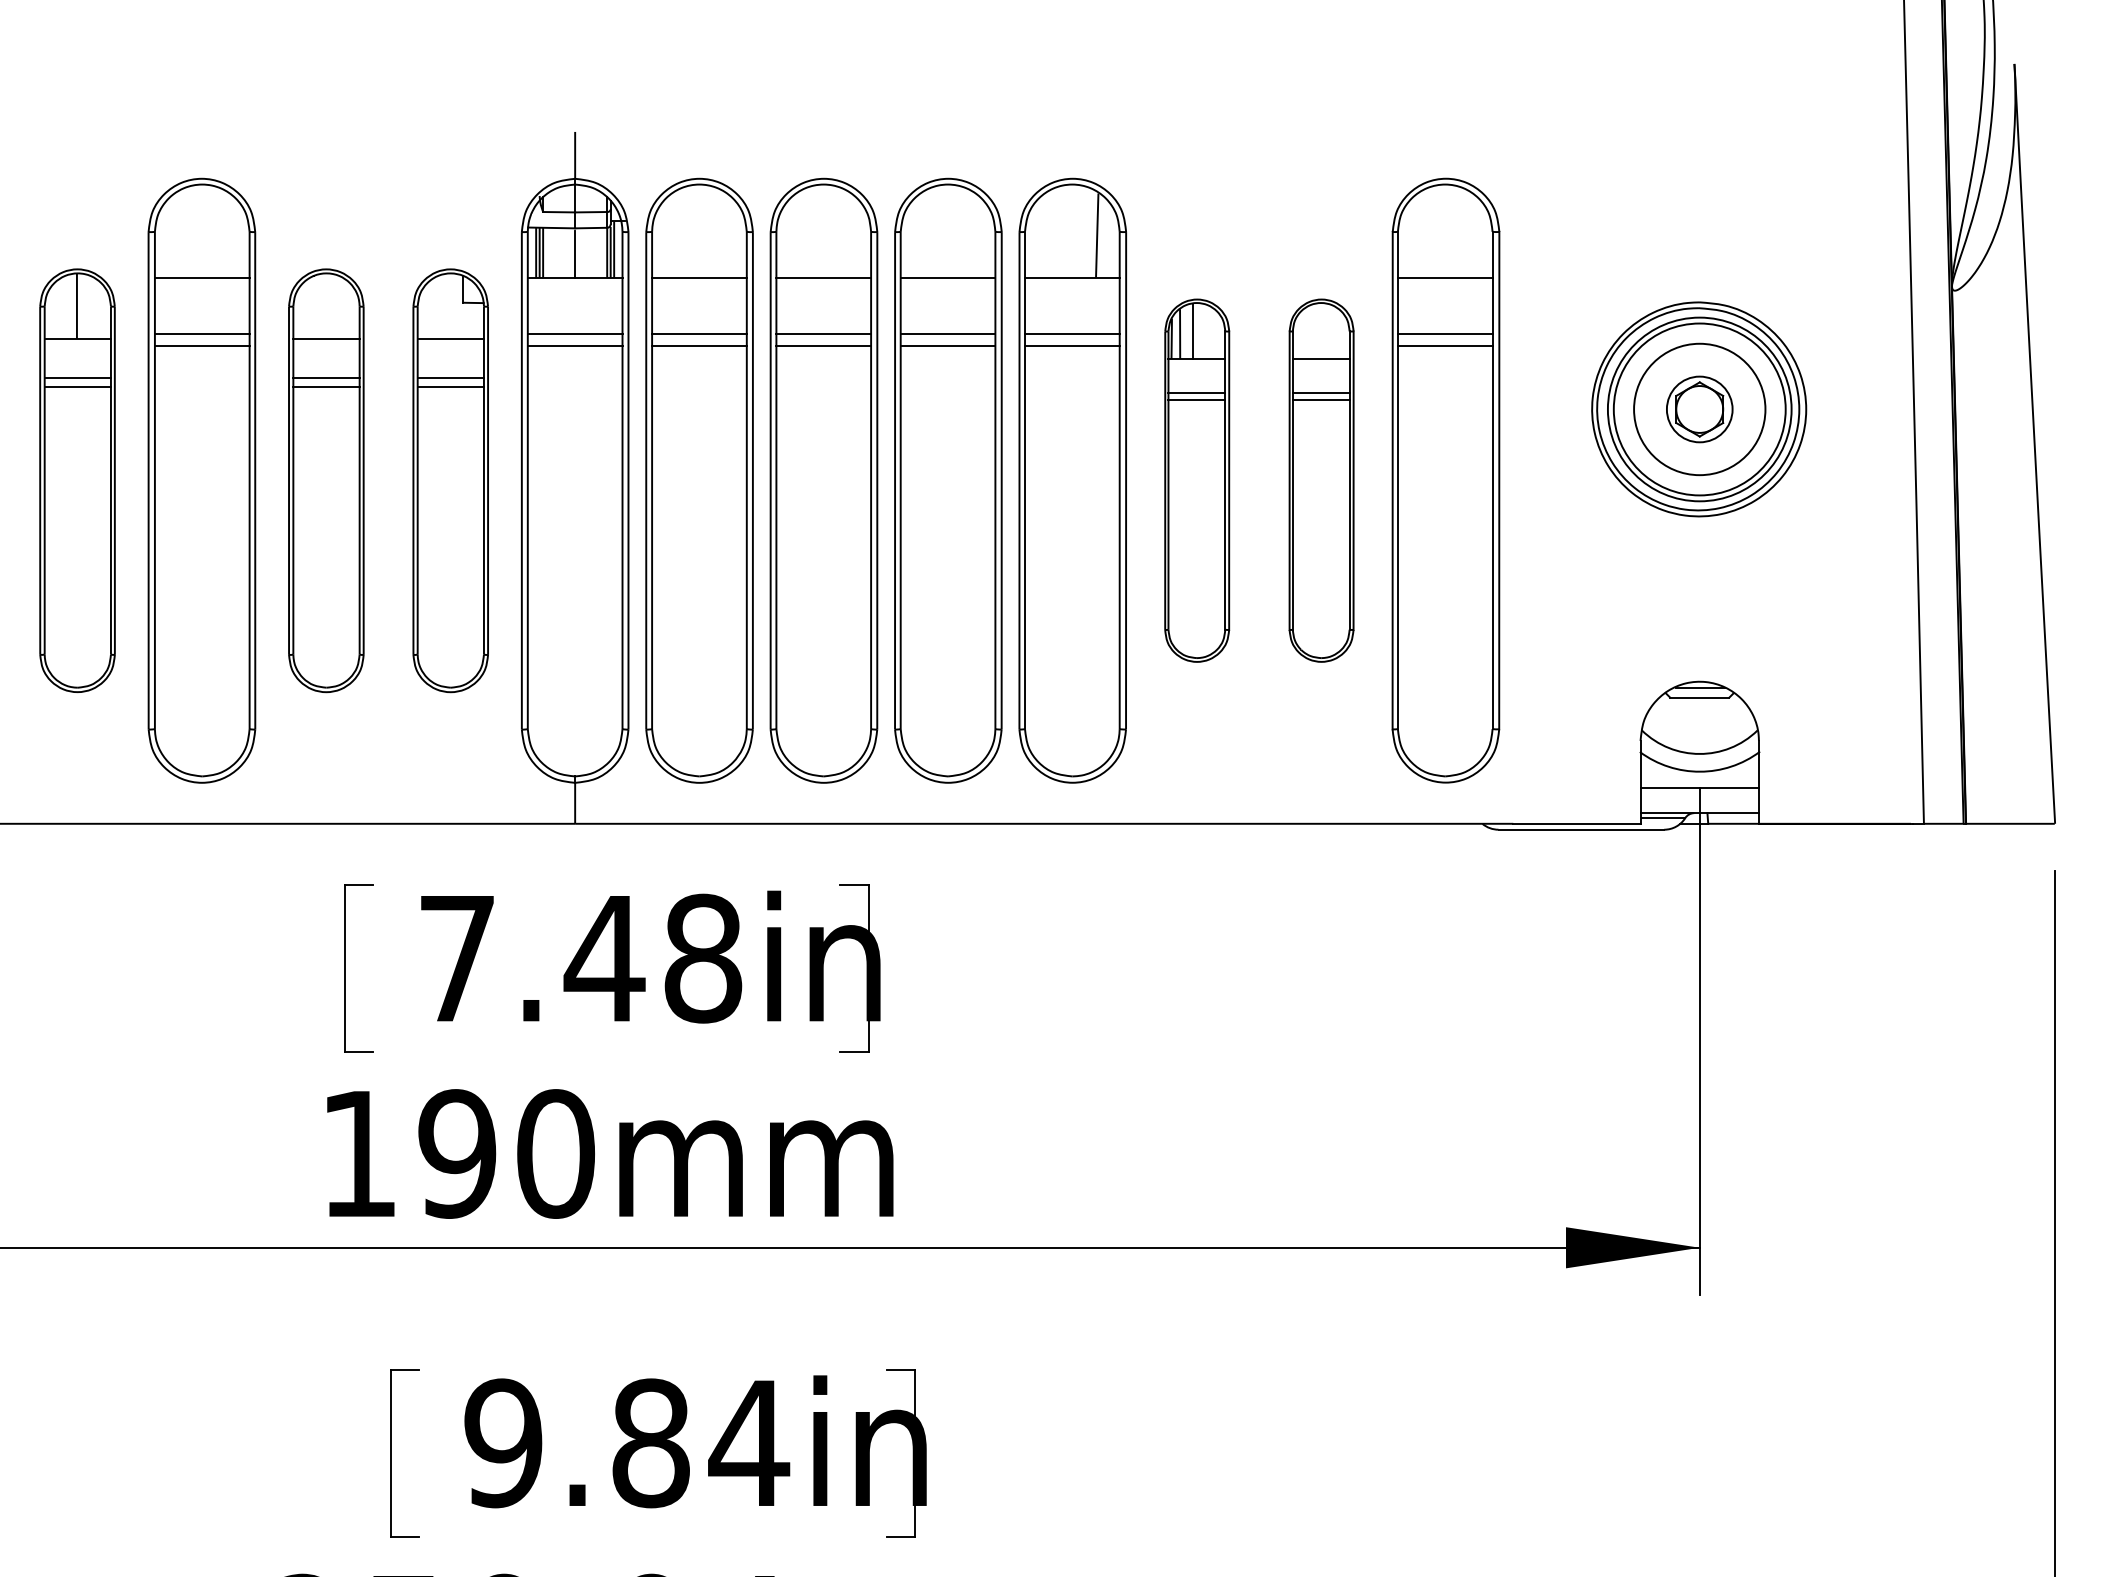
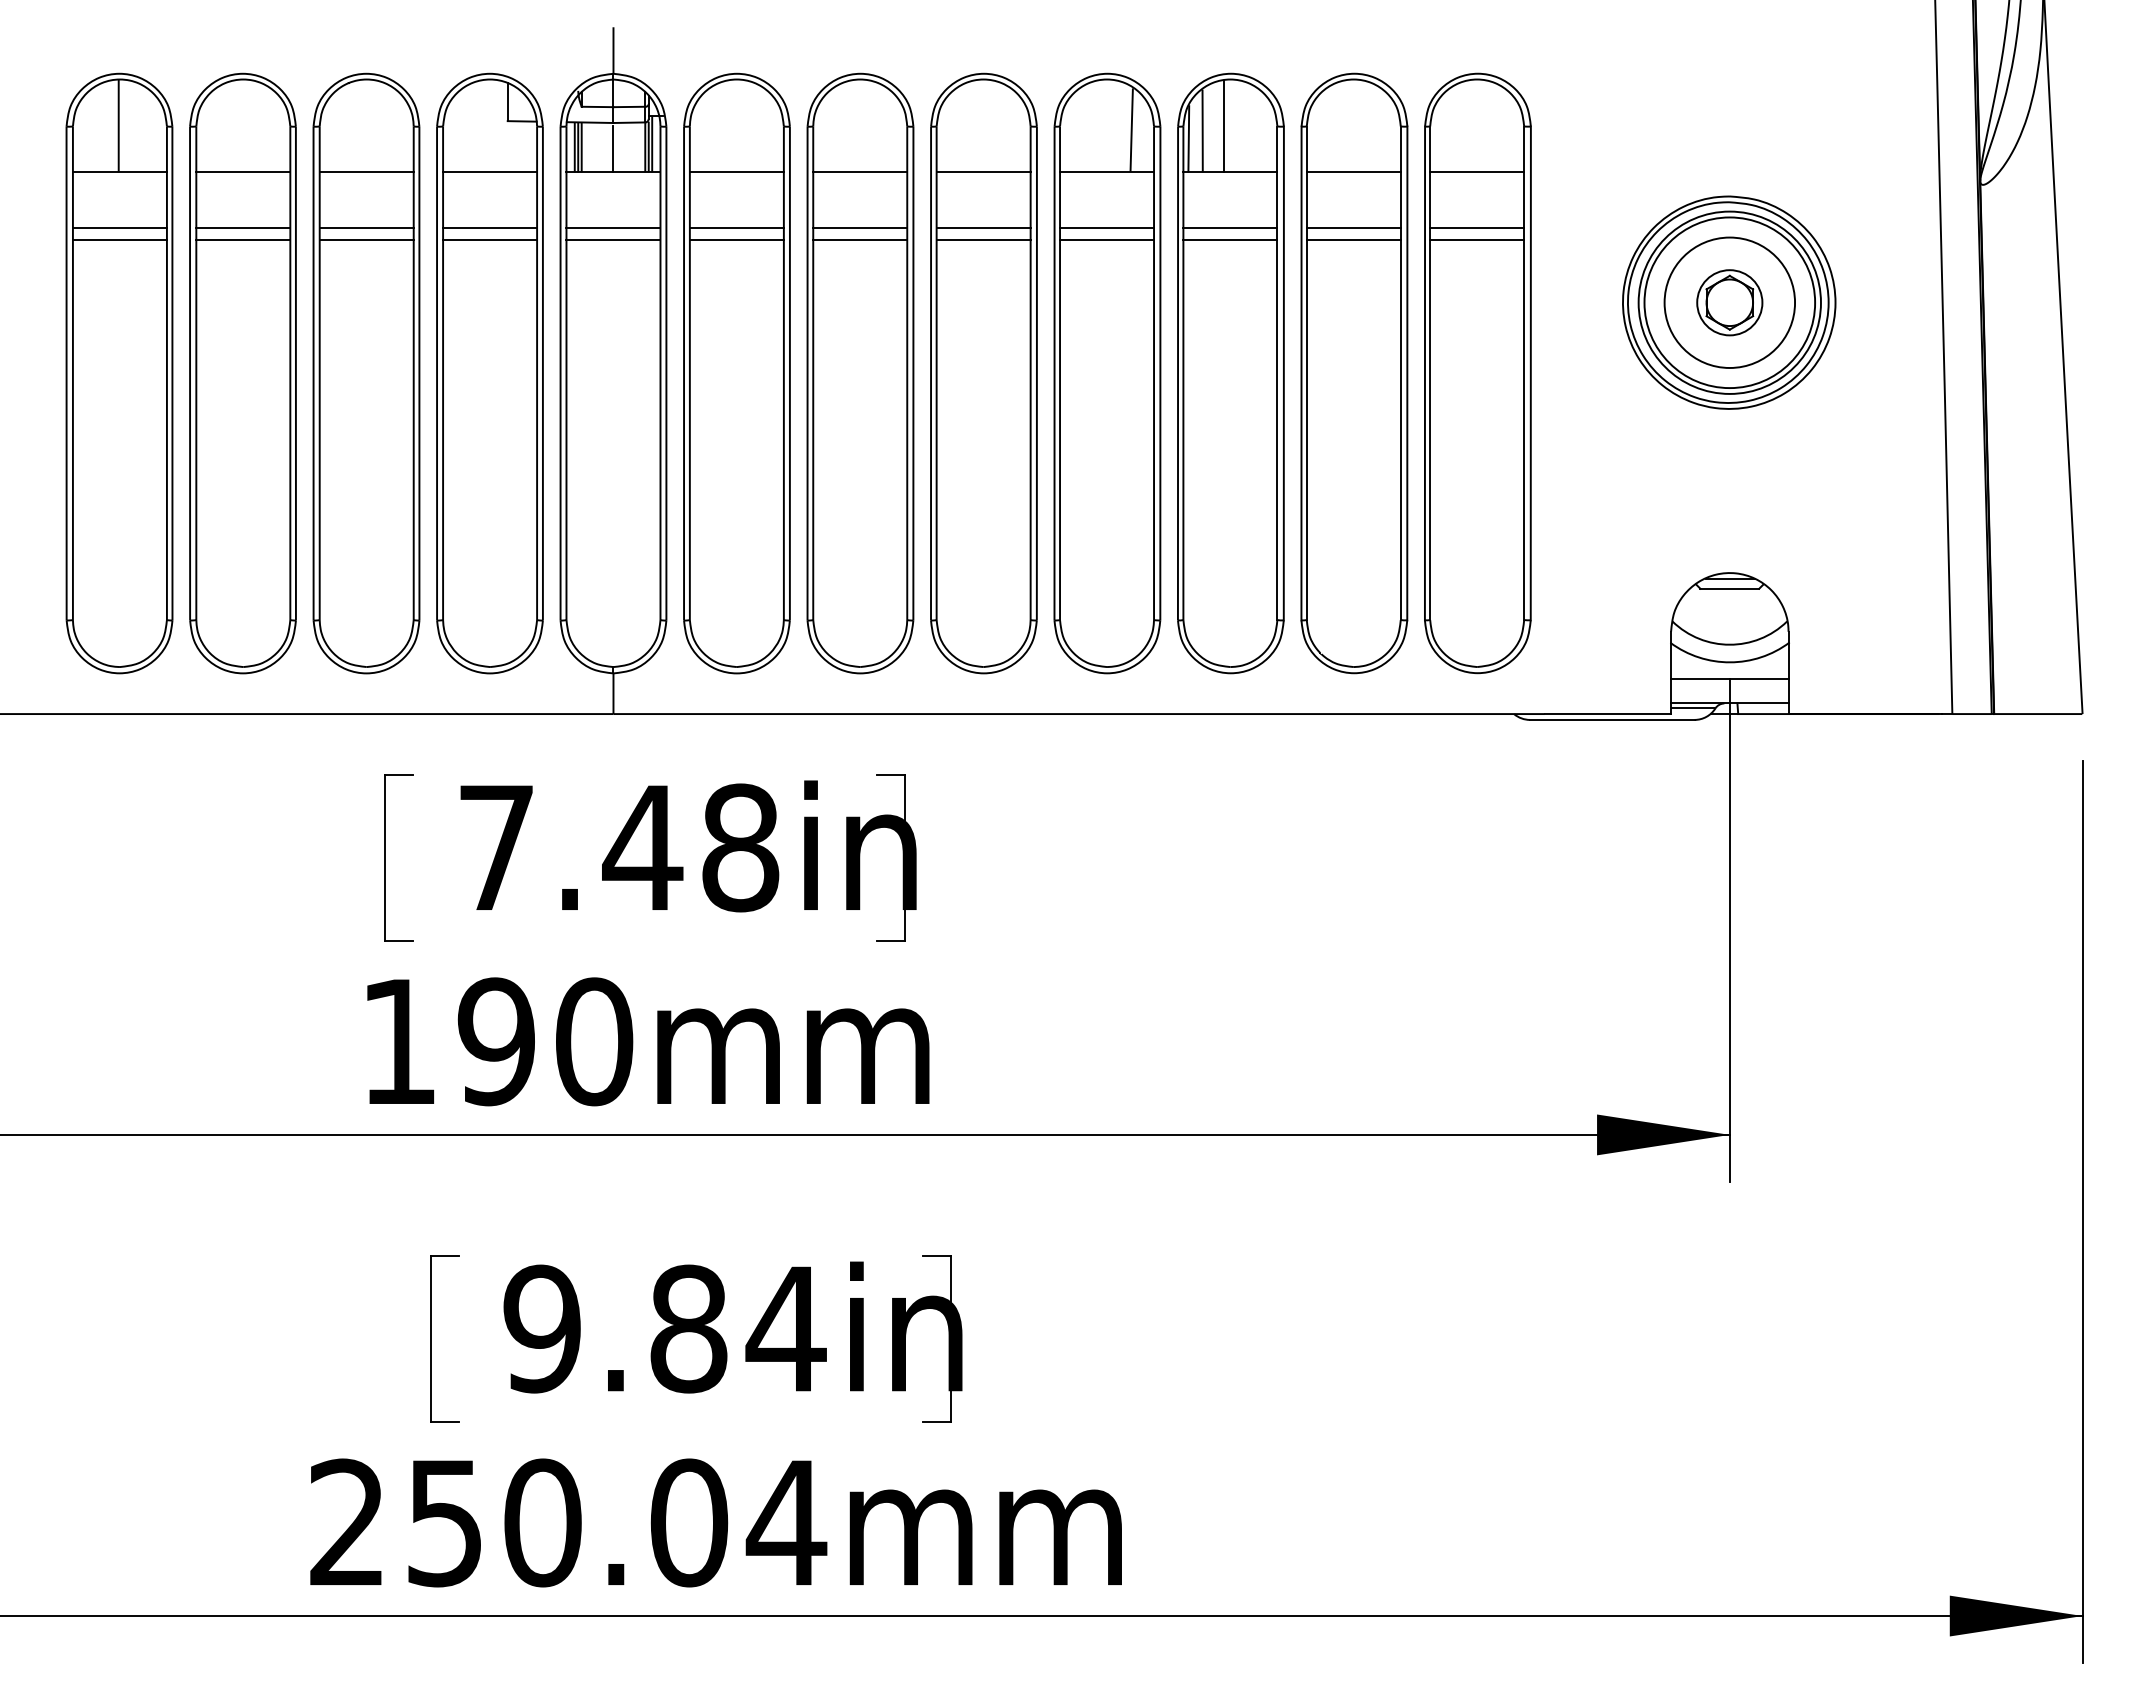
part: (77, 480) -> (119, 373), size x1.43
part: (326, 480) -> (366, 373), size x1.43
part: (450, 480) -> (489, 373), size x1.43
part: (1196, 480) -> (1230, 373), size x1.67
part: (1321, 480) -> (1354, 373), size x1.67

